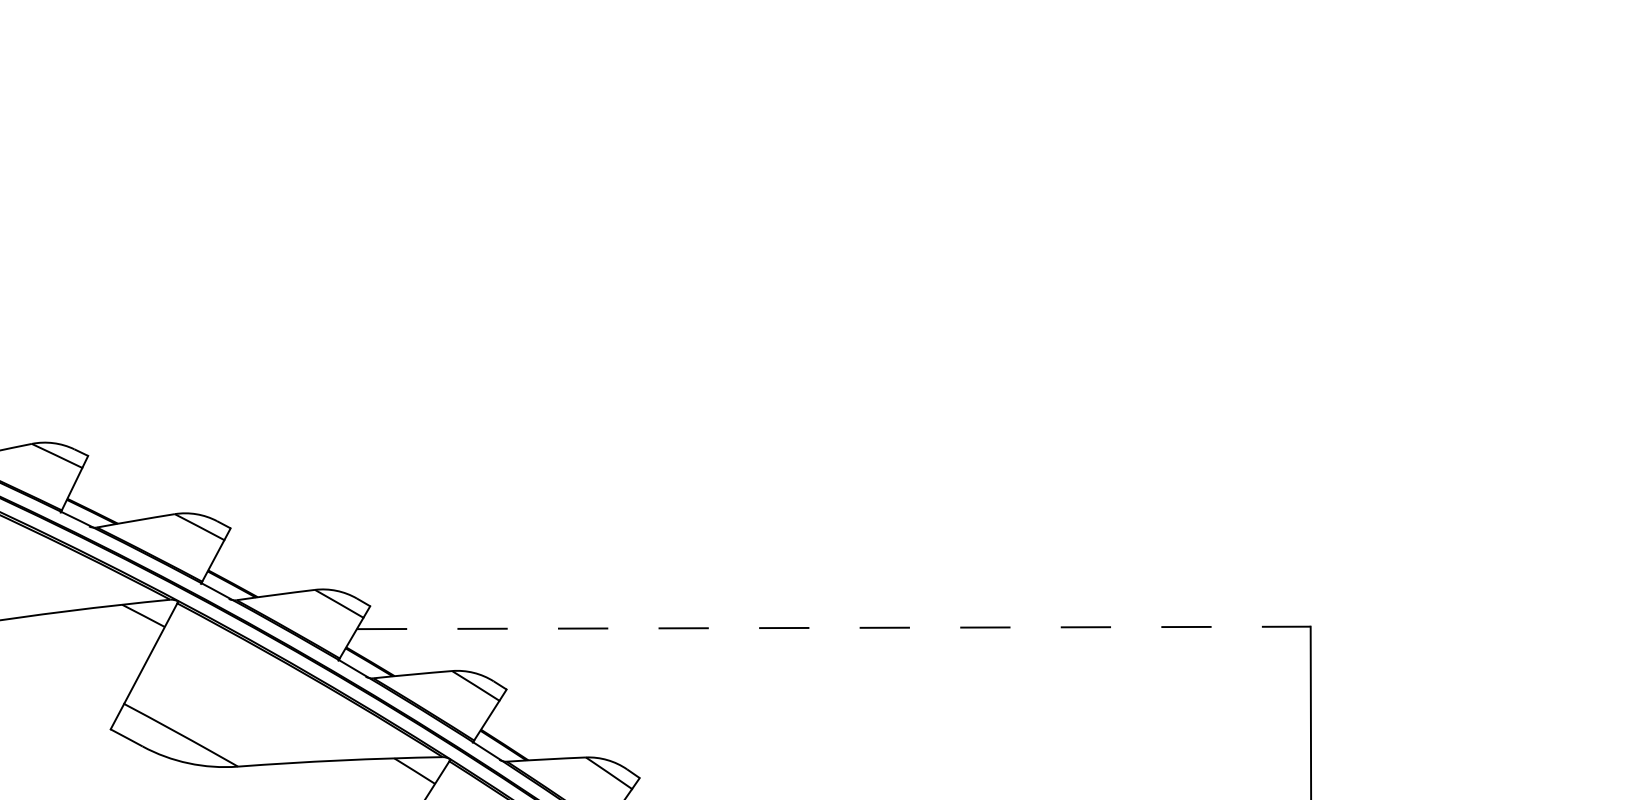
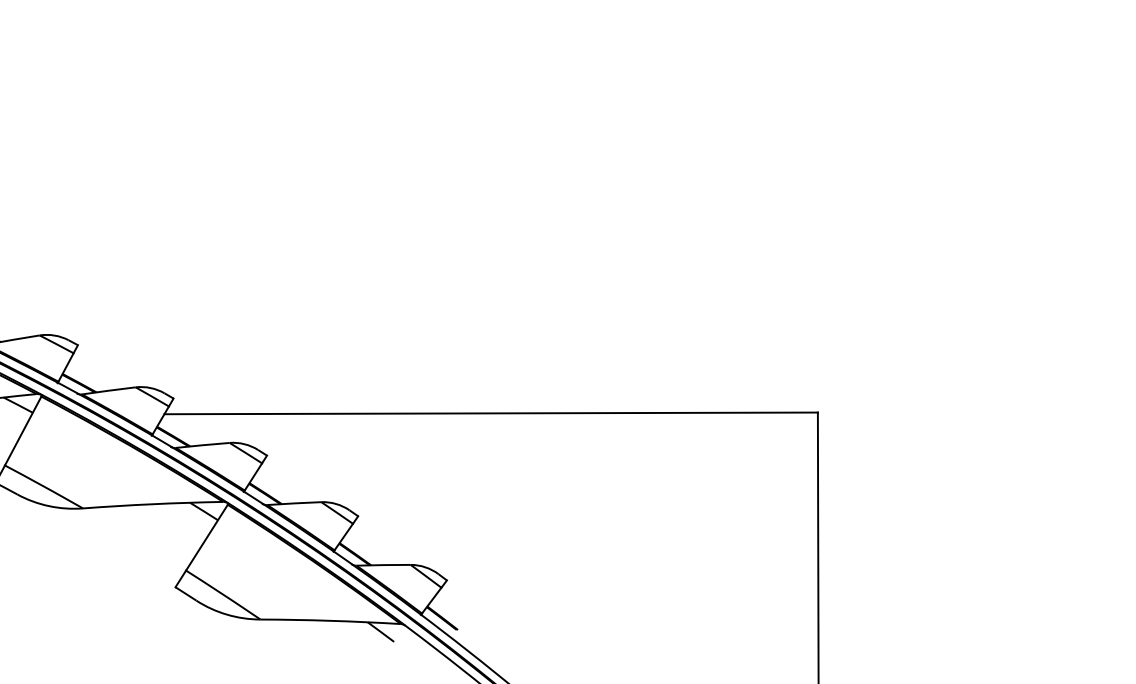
line: (834, 628) -> (491, 413), dashed -> solid

